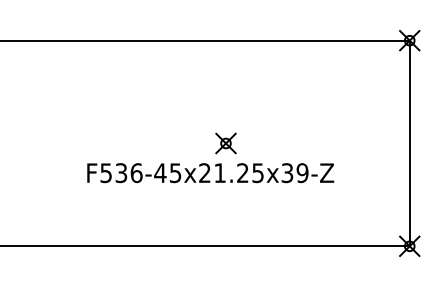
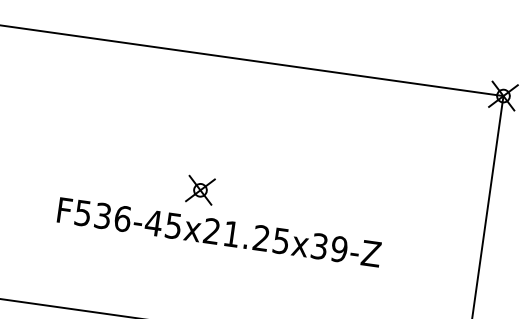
part: (225, 143) -> (199, 190), moved

